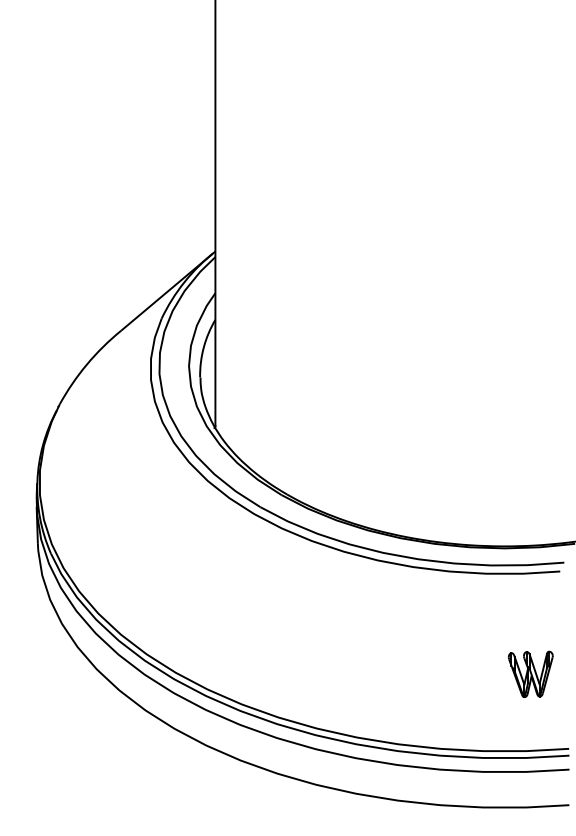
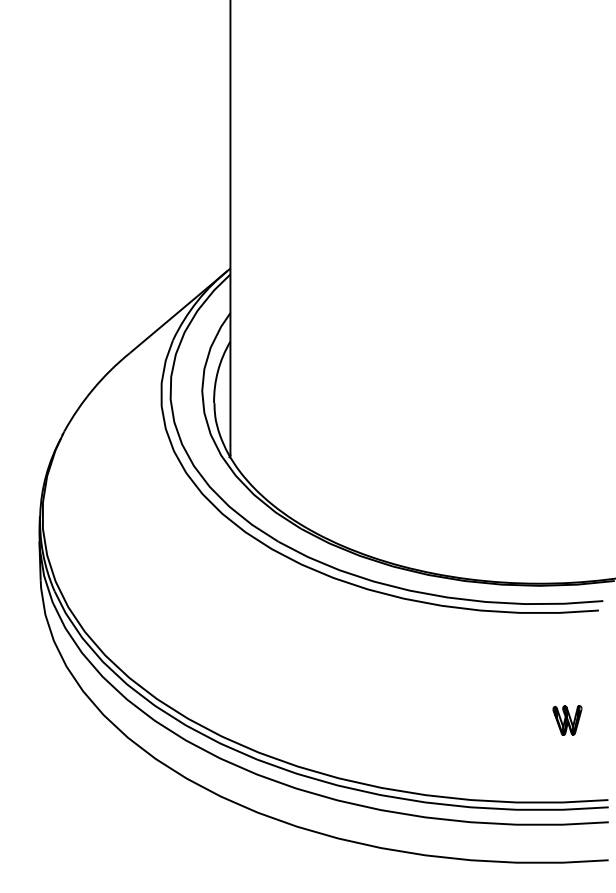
part: (530, 674) -> (567, 720), size x0.6

